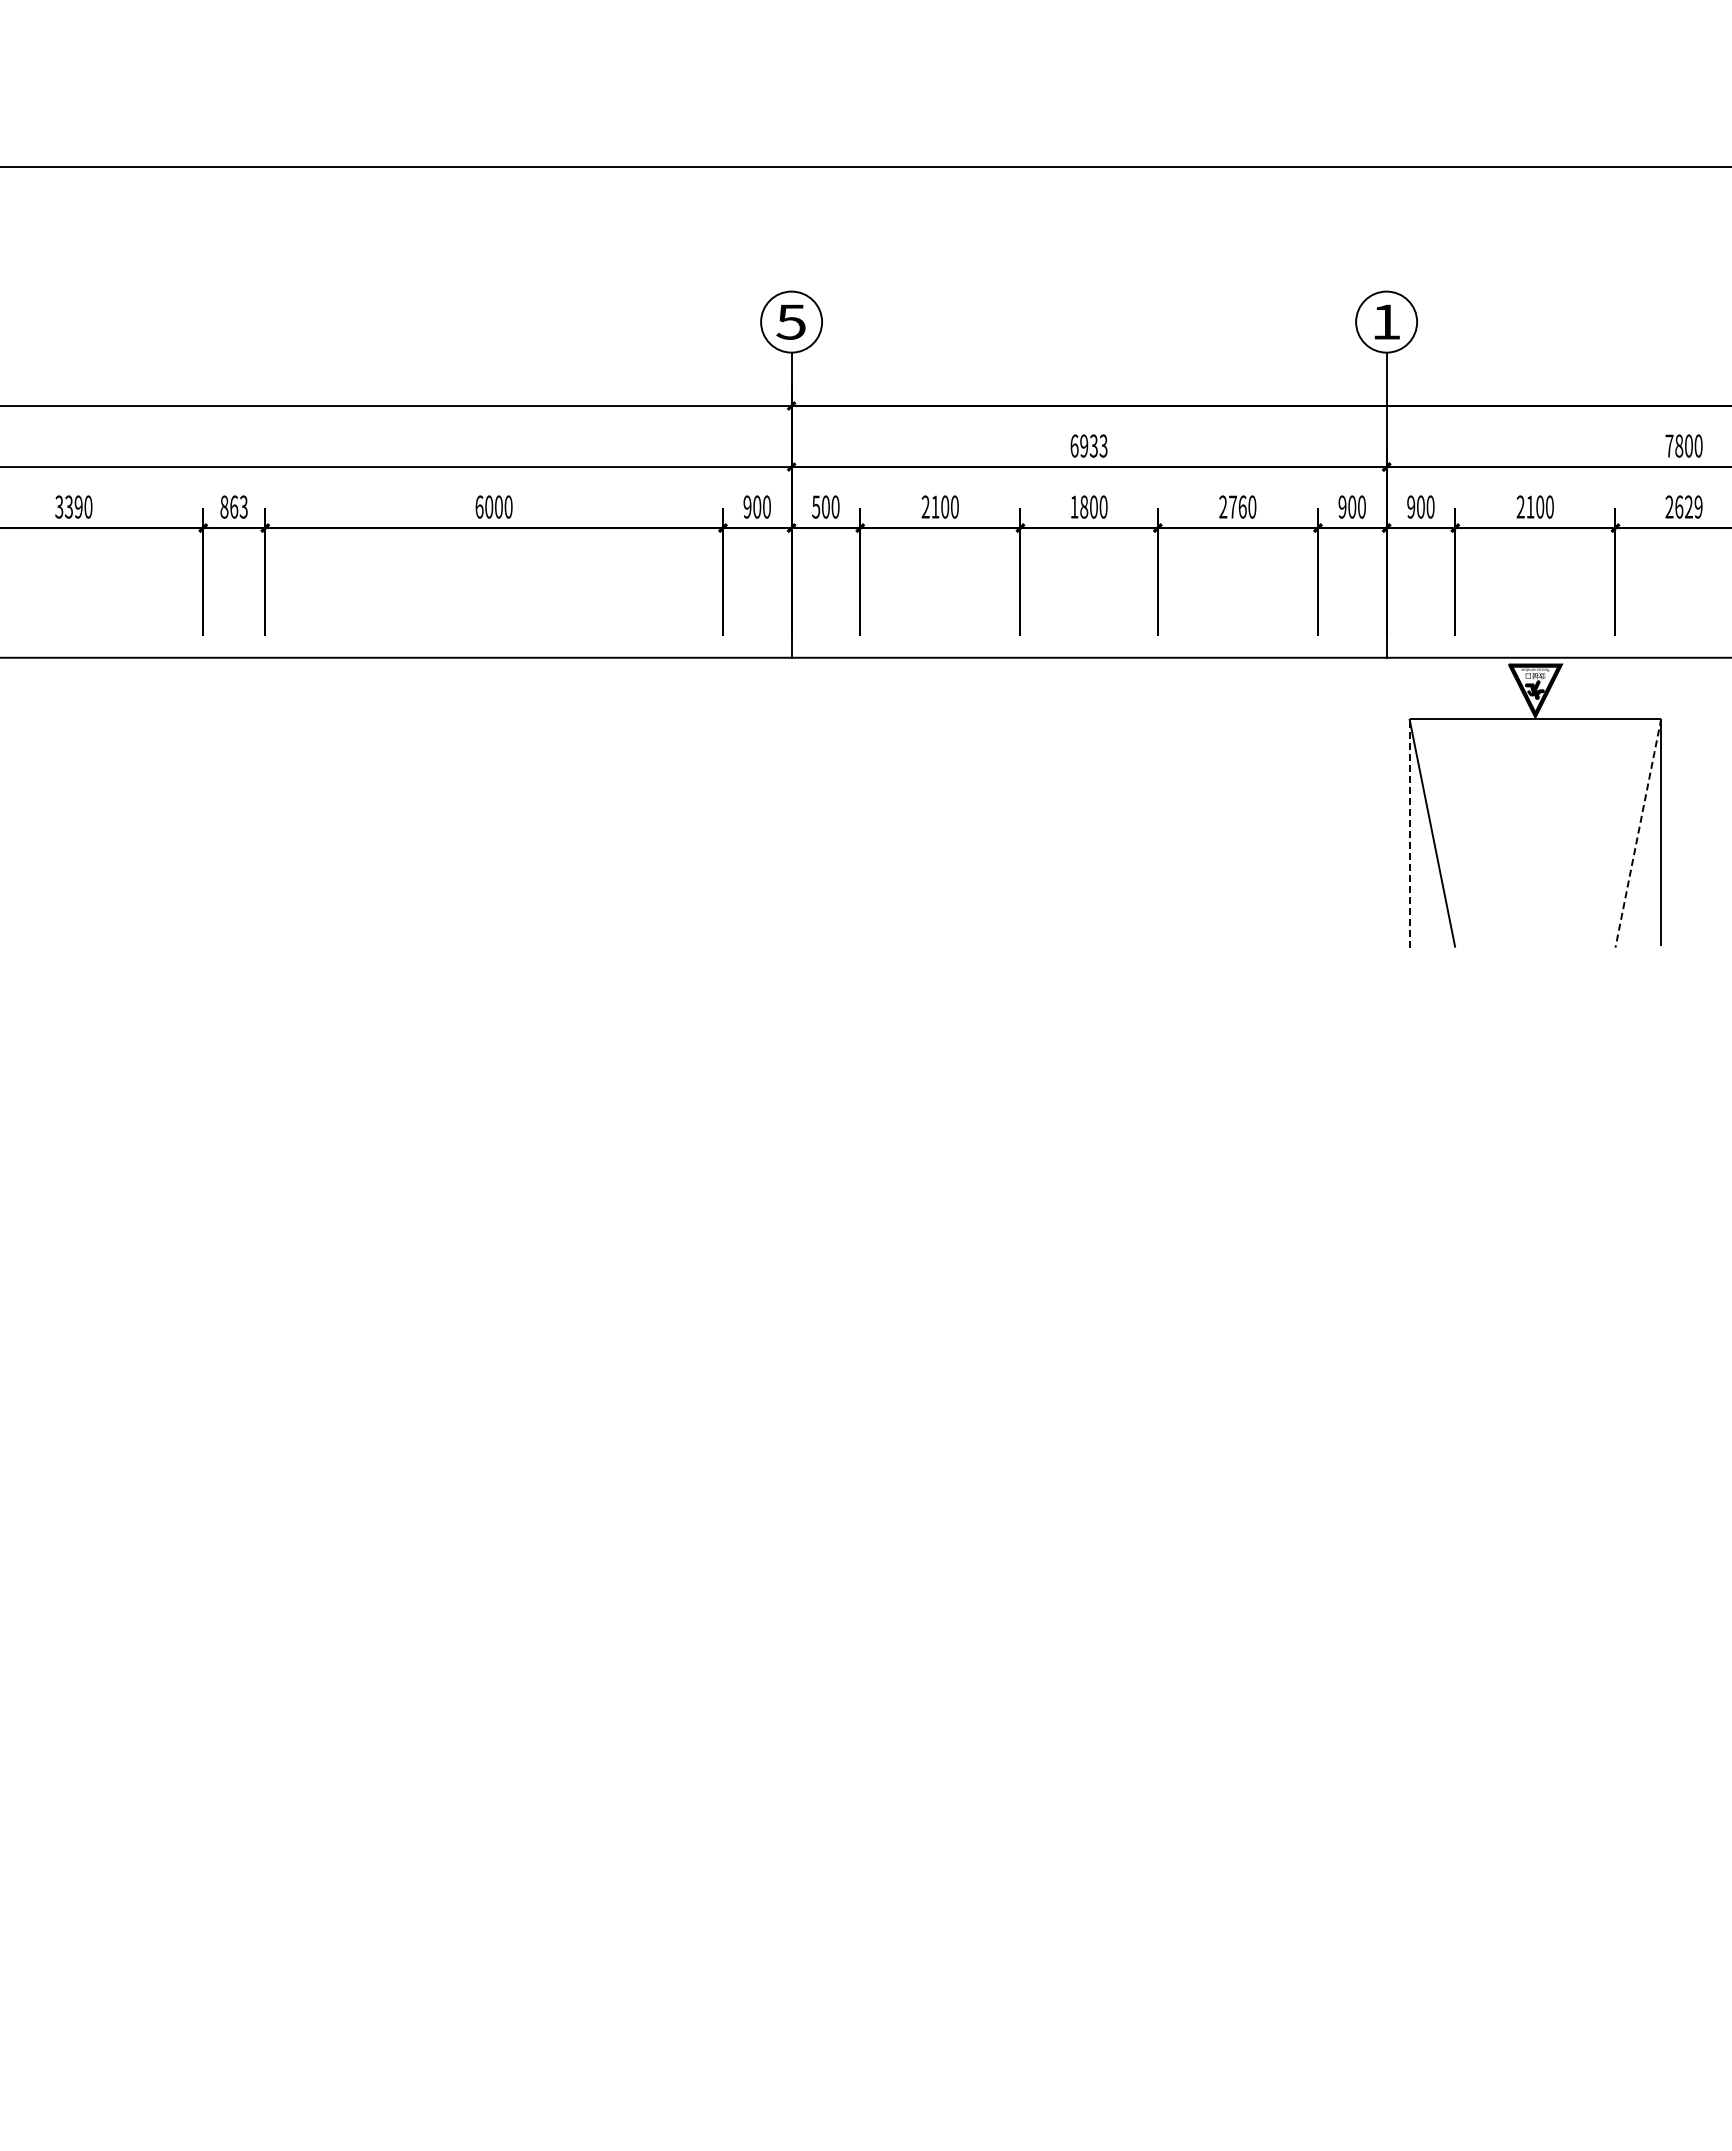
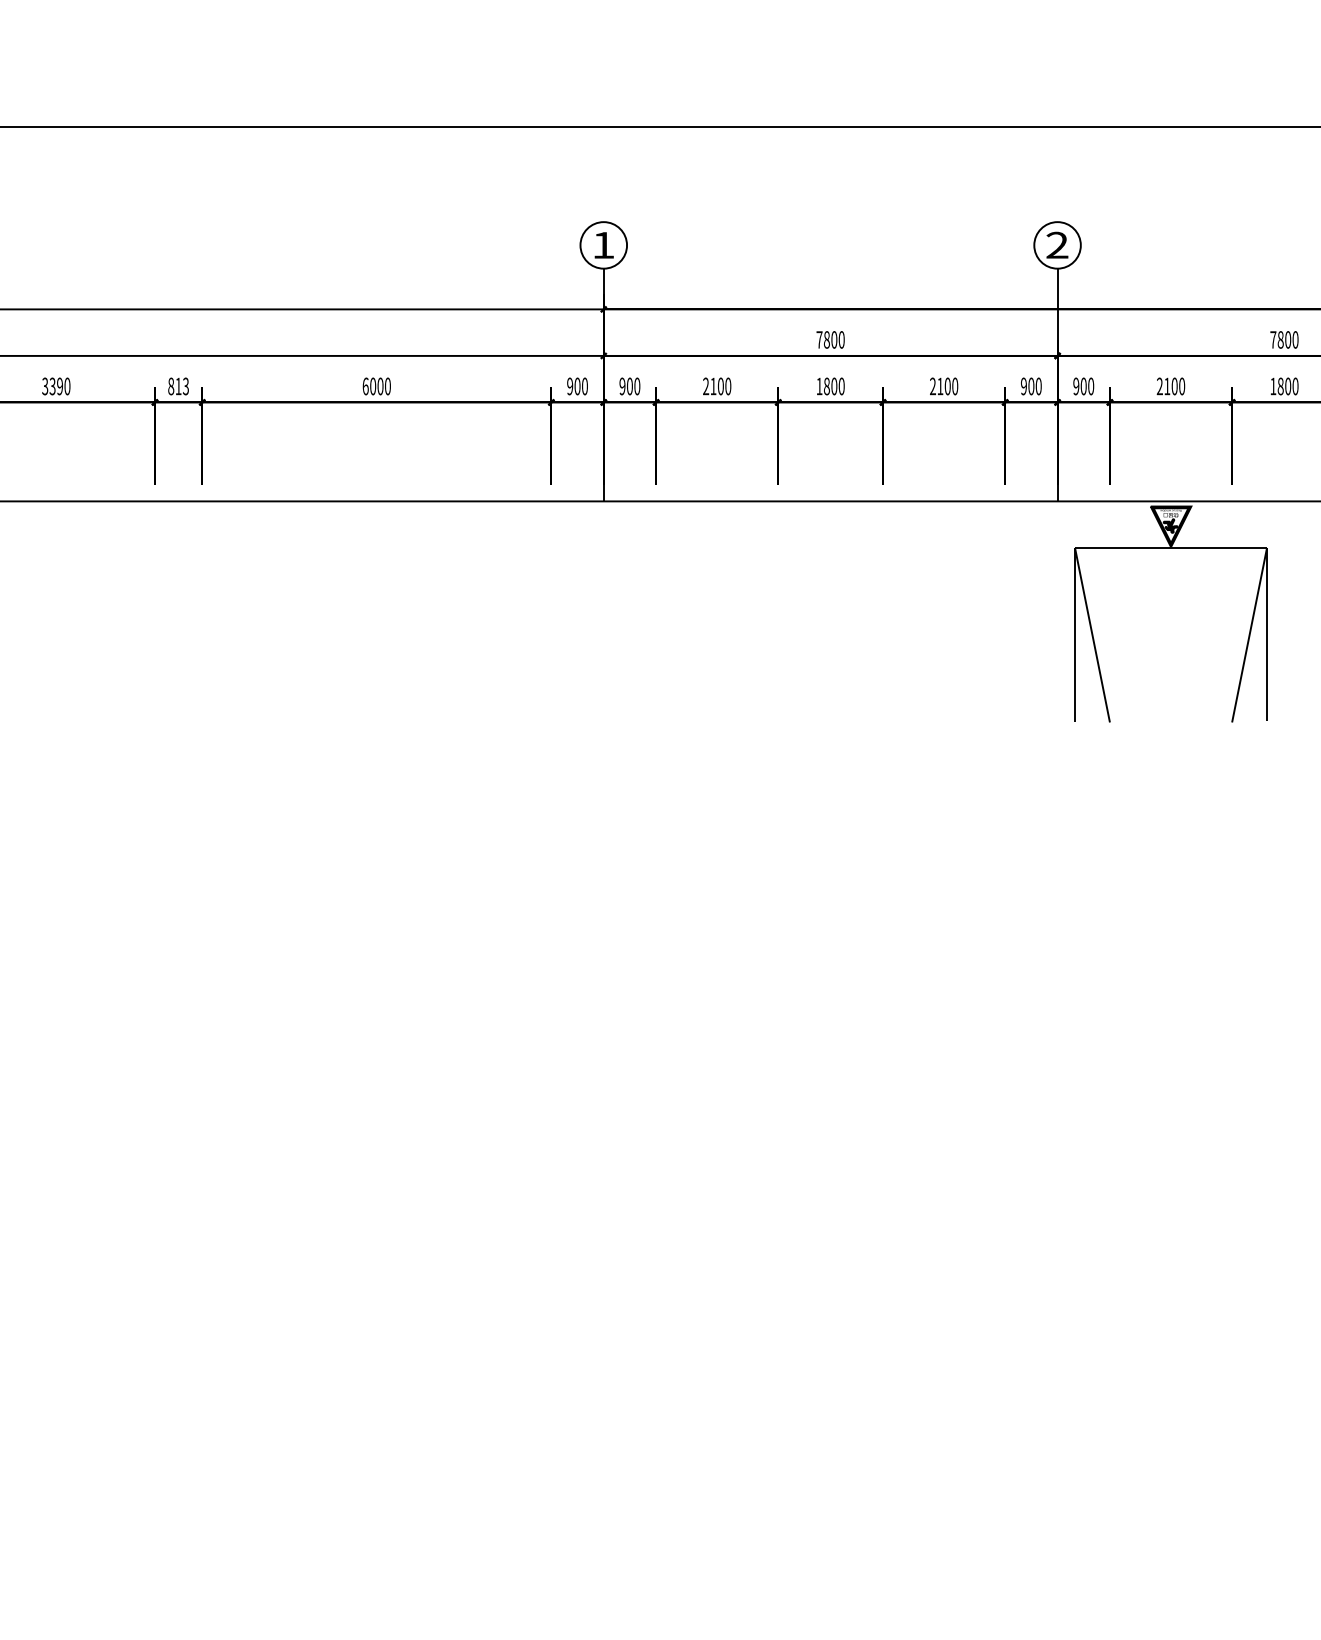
text: (790, 321) -> (602, 244), 5 -> 1
text: (1386, 321) -> (1057, 244), 1 -> 2
text: (1088, 445) -> (830, 339), 6933 -> 7800
text: (234, 506) -> (178, 386), 863 -> 813
text: (816, 506) -> (622, 386), 500 -> 900
text: (1237, 506) -> (943, 386), 2760 -> 2100
text: (1683, 506) -> (1284, 386), 2629 -> 1800
line: (1409, 832) -> (1075, 634), dashed -> solid
line: (1638, 833) -> (1249, 635), dashed -> solid

